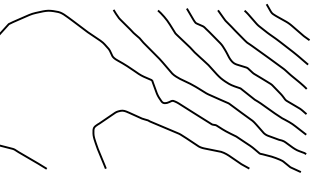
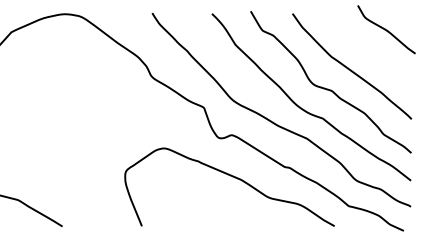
curve: (276, 37) -> (370, 50), removed

